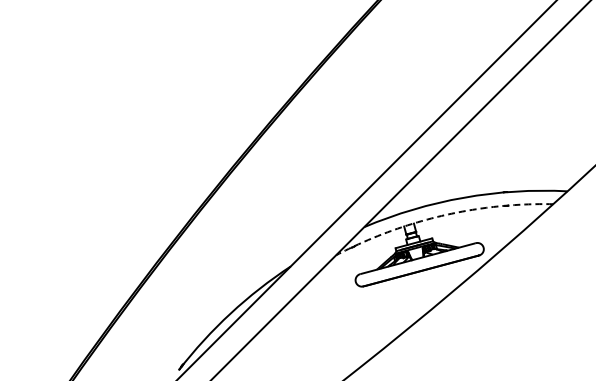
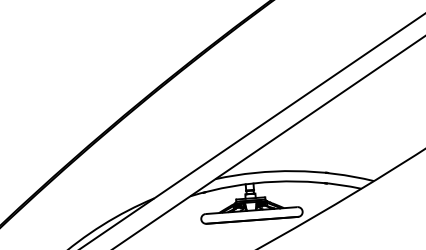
arc: (441, 215) -> (275, 181), dashed -> solid

